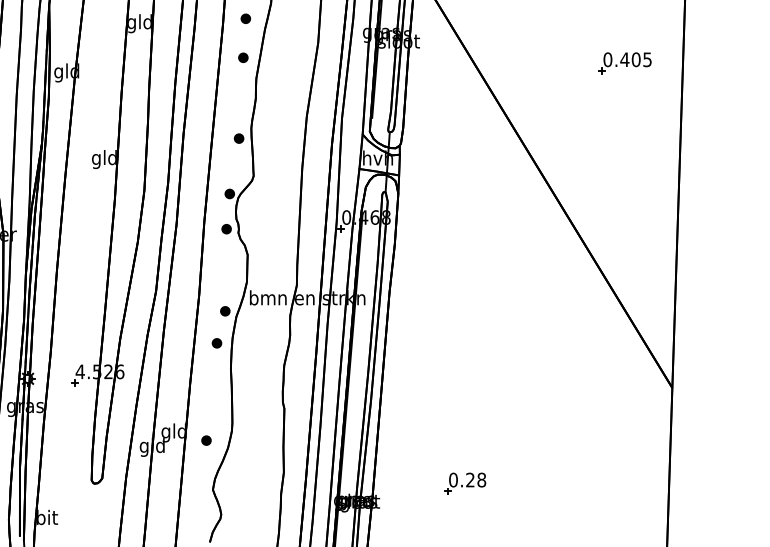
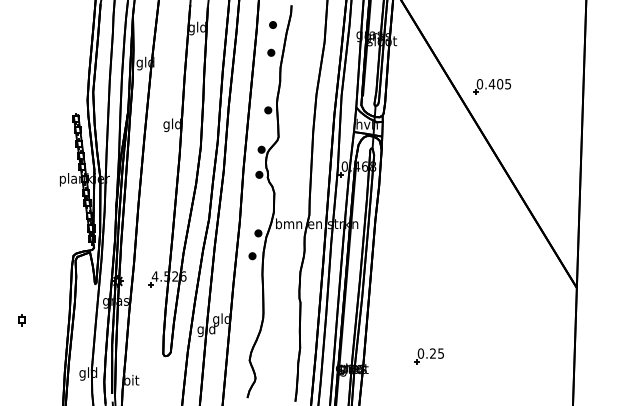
part: (625, 62) -> (492, 86), moved
part: (205, 440) -> (244, 325), removed
text: (482, 479) -> (441, 353), 0.28 -> 0.25

